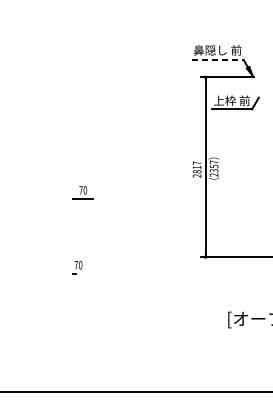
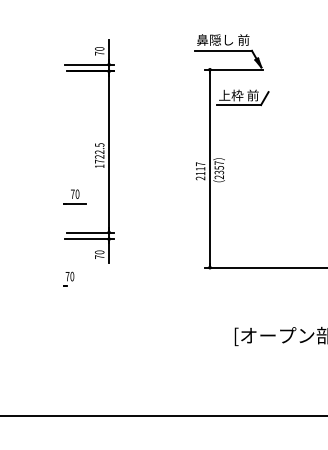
line: (217, 59) -> (223, 50), dashed -> solid
part: (96, 151) -> (89, 151), added
text: (197, 171) -> (200, 173), 2817 -> 2117

